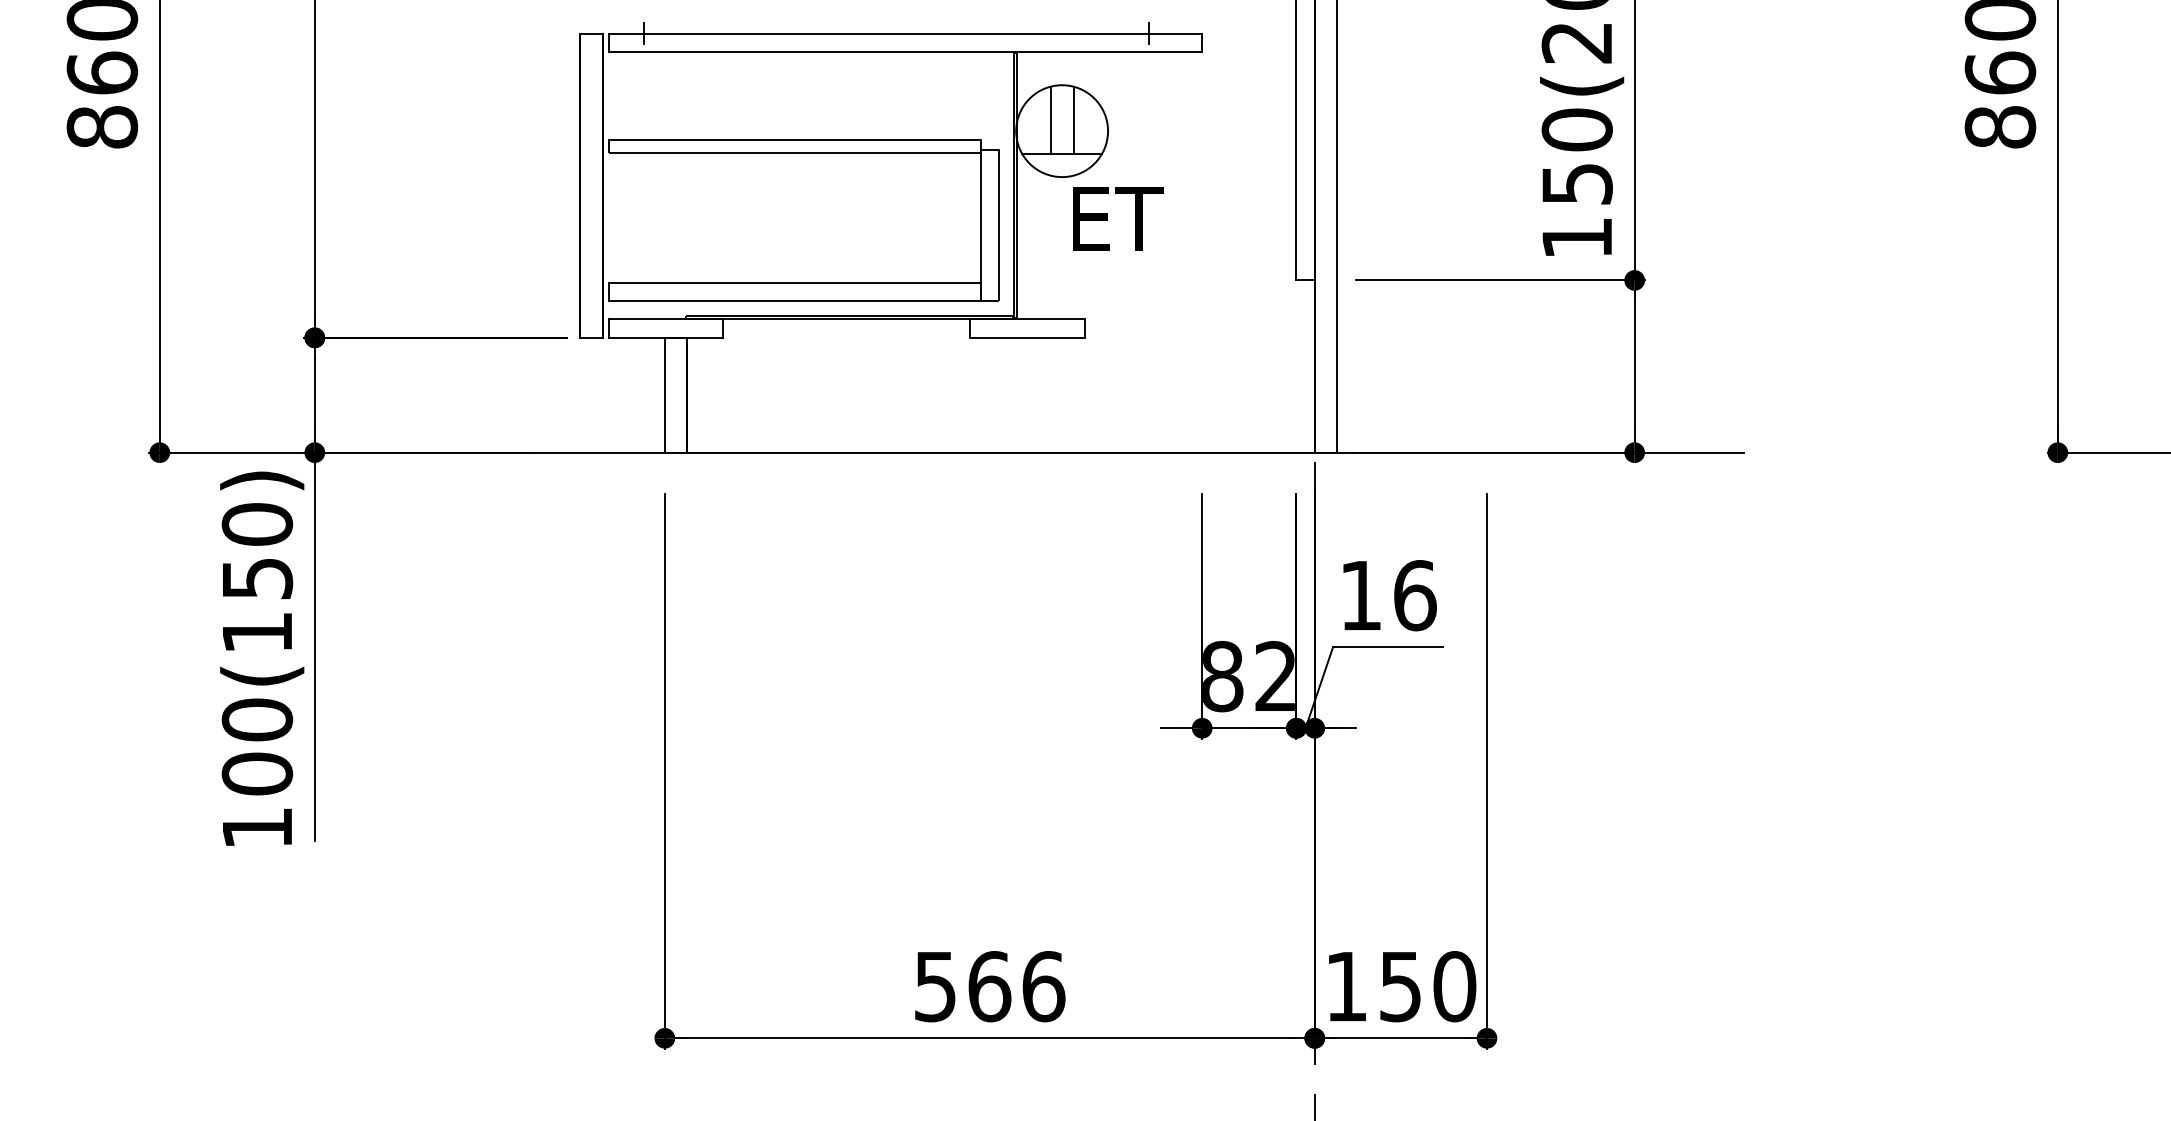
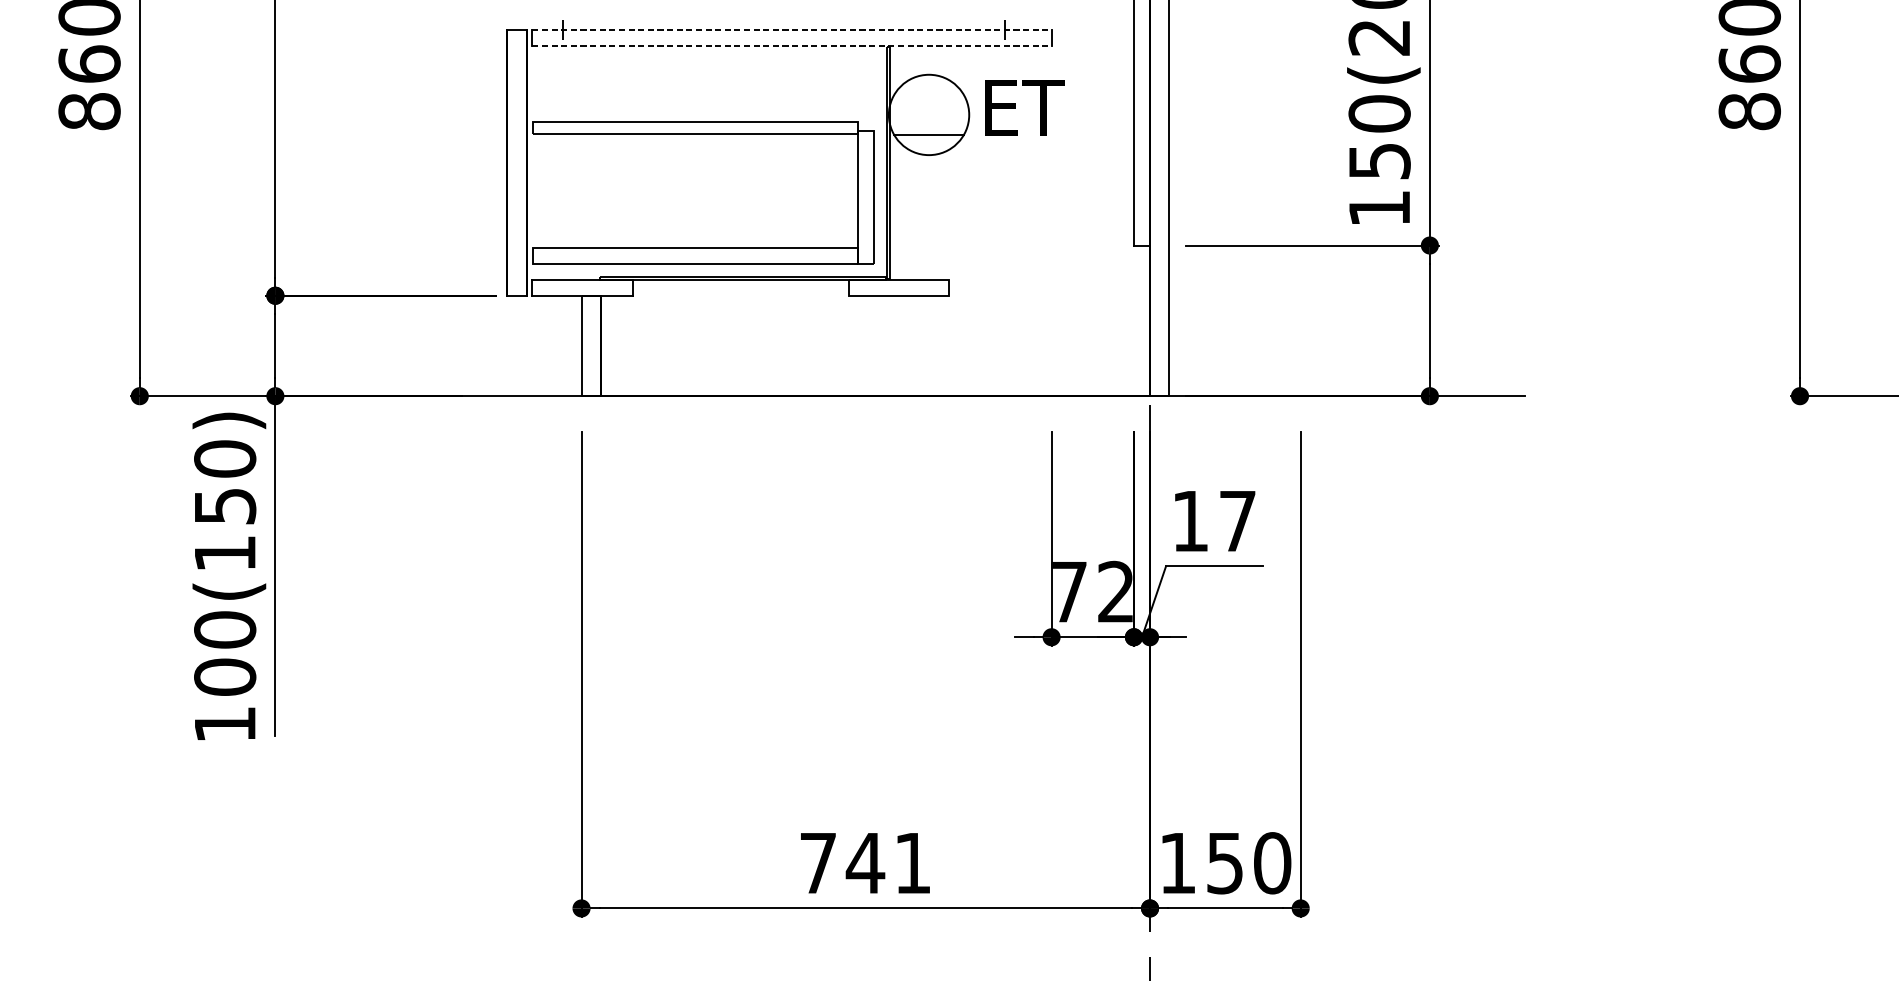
line: (905, 33) -> (792, 29), solid -> dashed
line: (905, 51) -> (792, 45), solid -> dashed
line: (1050, 120) -> (918, 105), removed
line: (1073, 120) -> (939, 105), removed
text: (1118, 218) -> (1025, 107), moved
text: (1415, 595) -> (1238, 521), 16 -> 17
text: (1223, 676) -> (1070, 591), 82 -> 72
text: (990, 986) -> (866, 863), 566 -> 741

